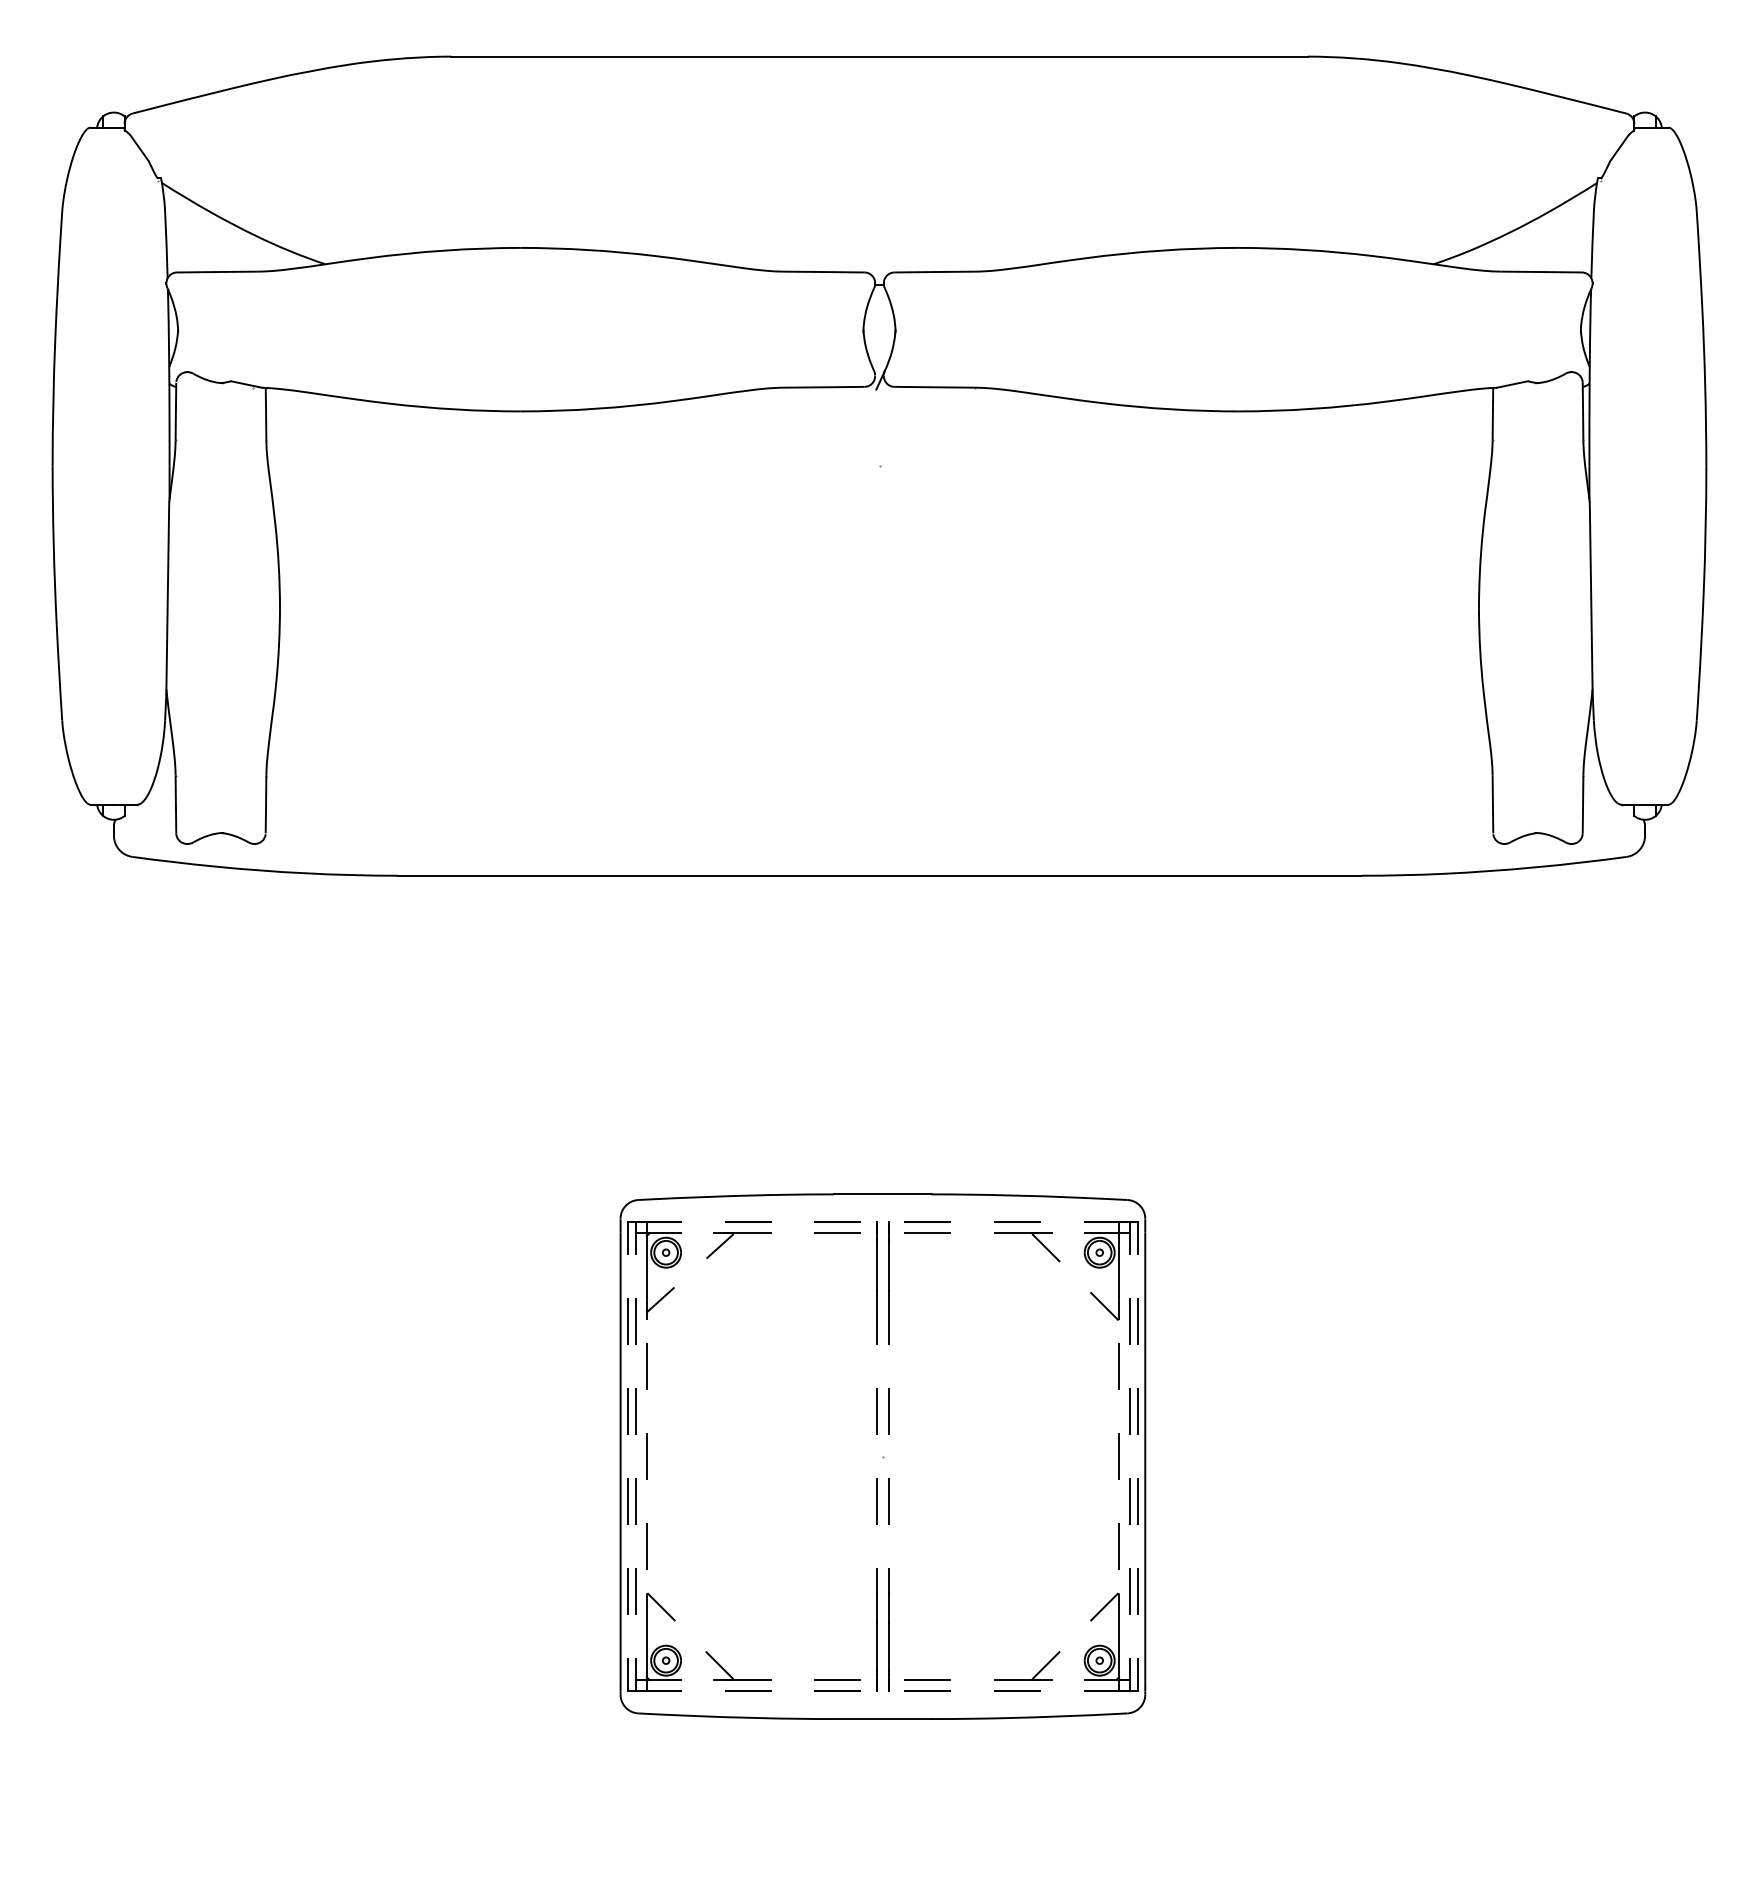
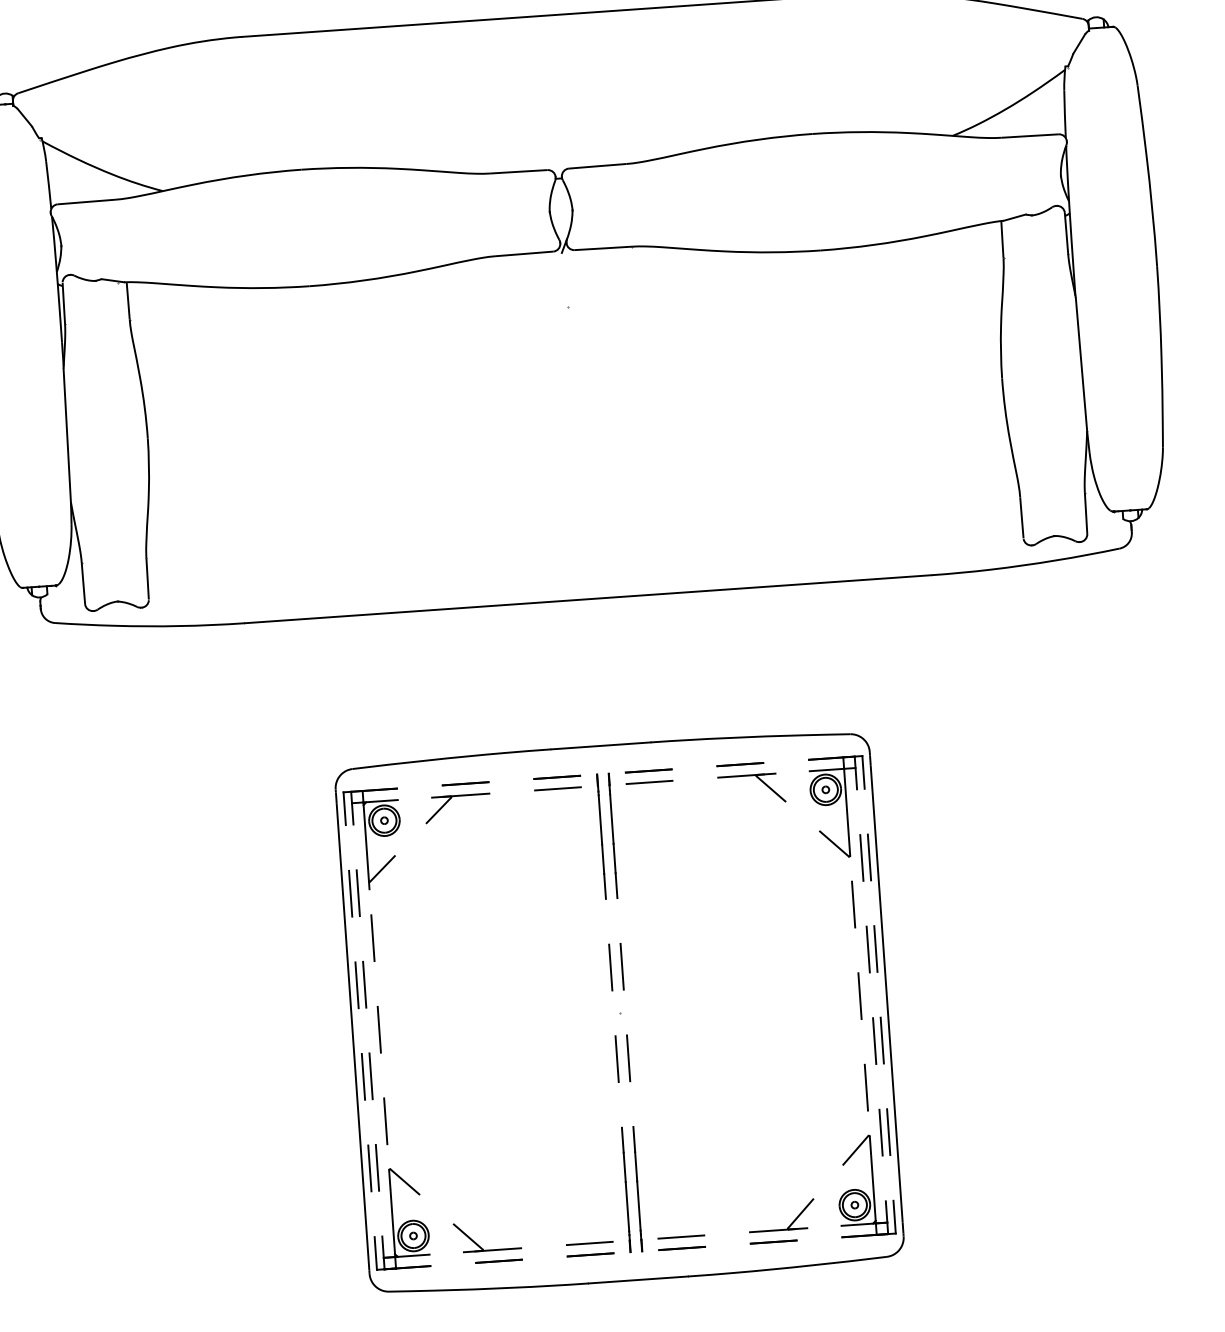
part: (882, 1456) -> (619, 1012), size x1.43

